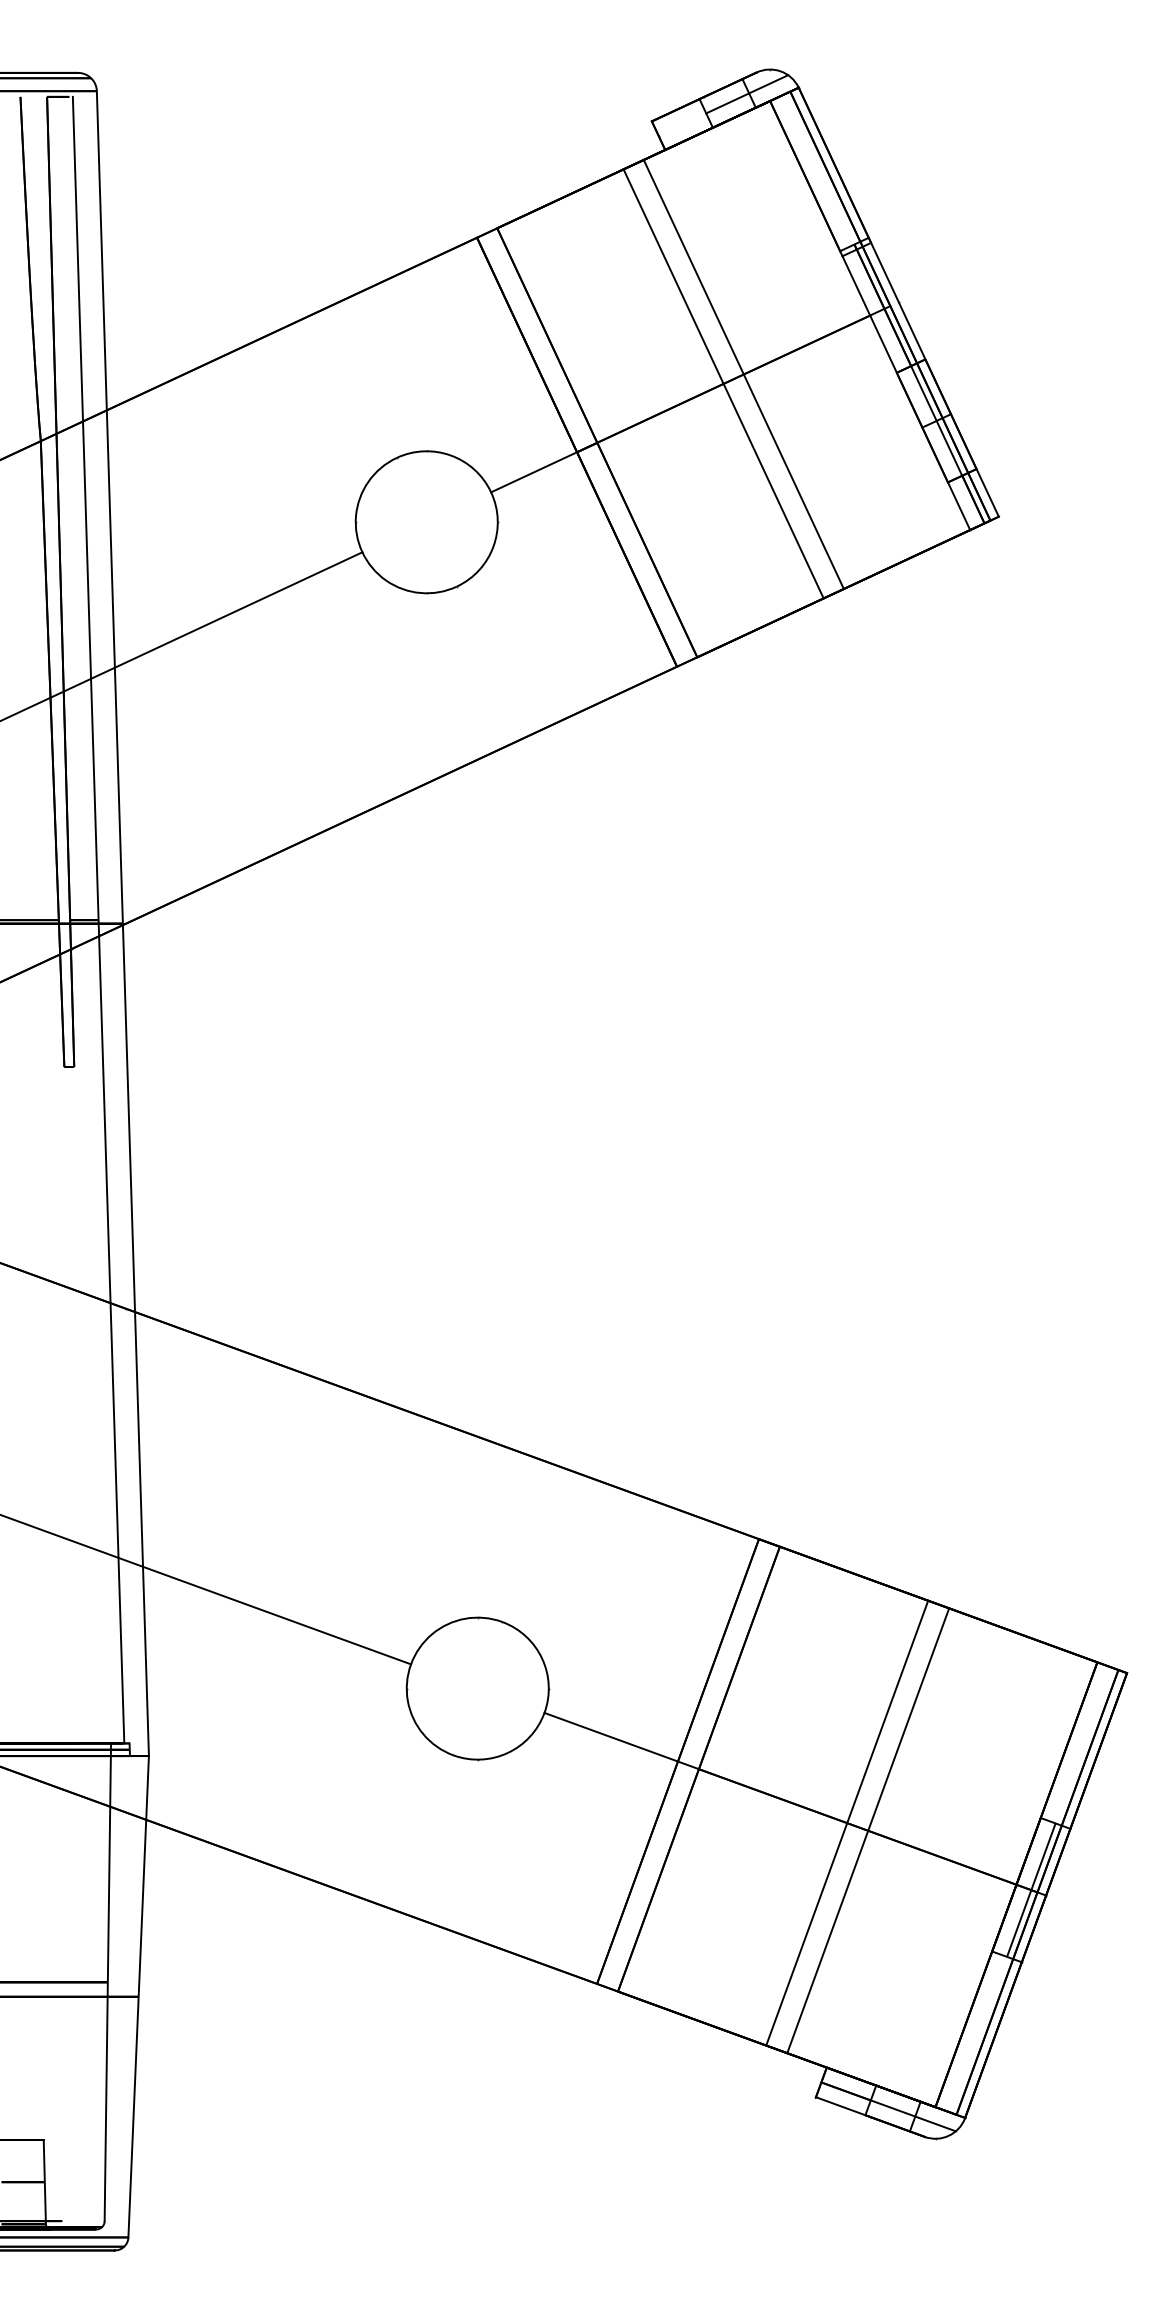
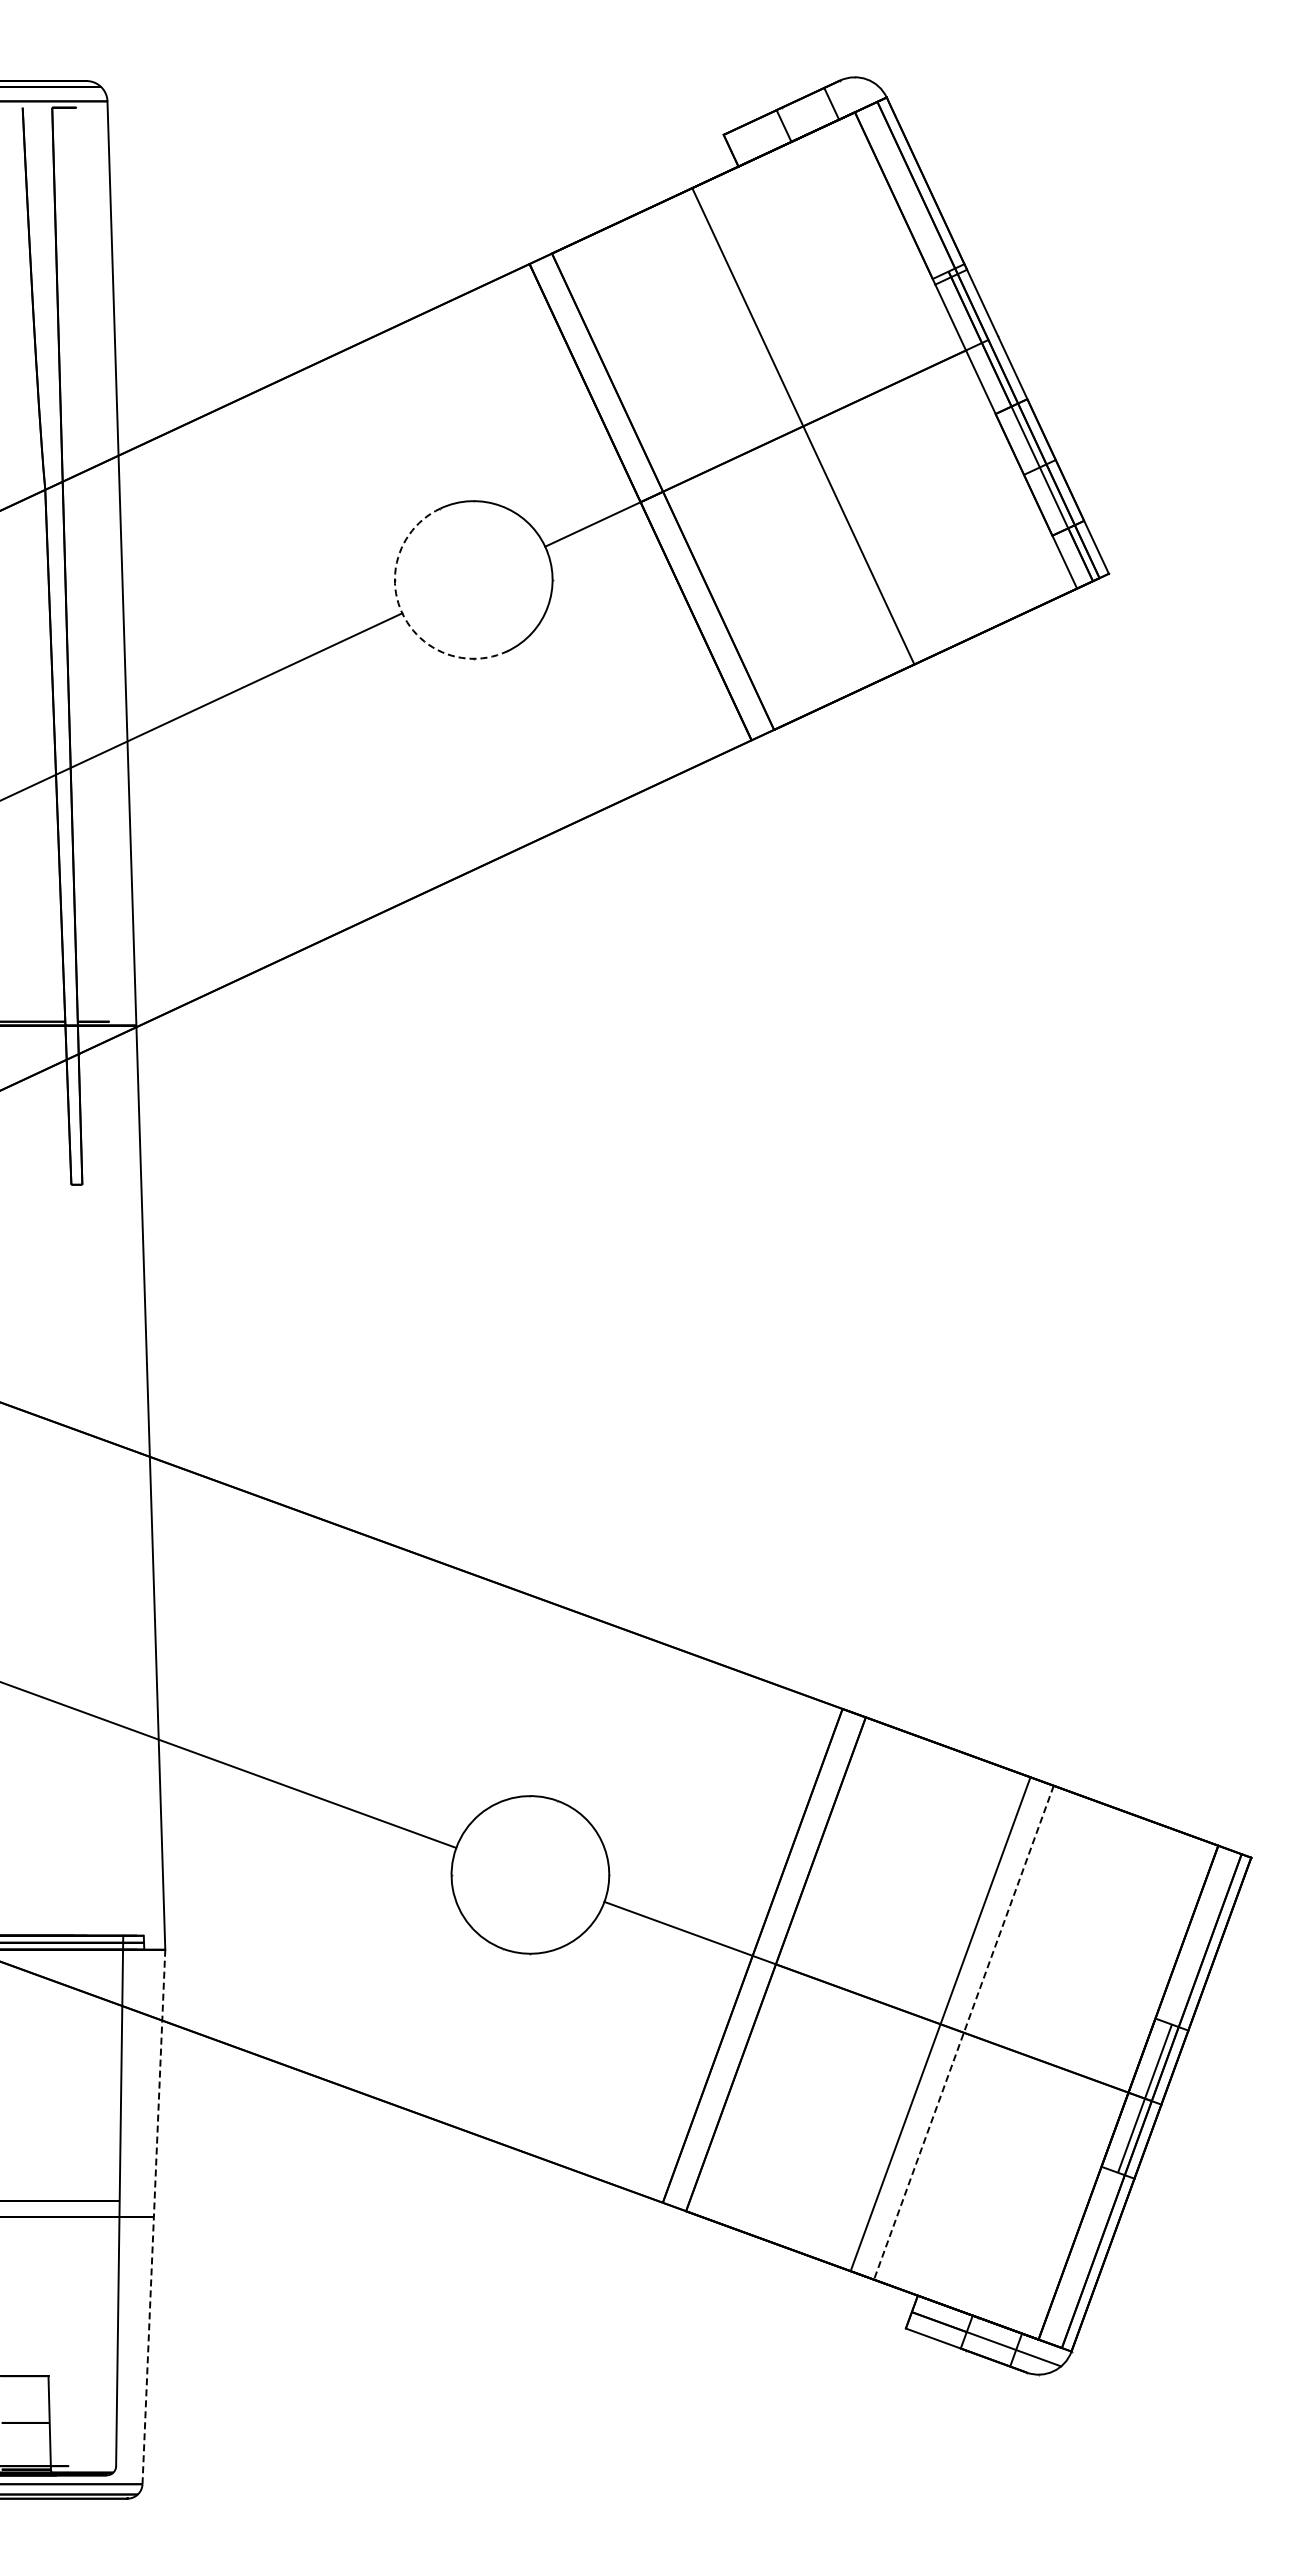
line: (747, 94) -> (829, 104), removed
line: (743, 374) -> (825, 415), removed
arc: (362, 552) -> (402, 613), solid -> dashed
line: (97, 919) -> (108, 1021), removed
line: (867, 1830) -> (963, 2032), solid -> dashed
line: (138, 1996) -> (153, 2216), solid -> dashed

